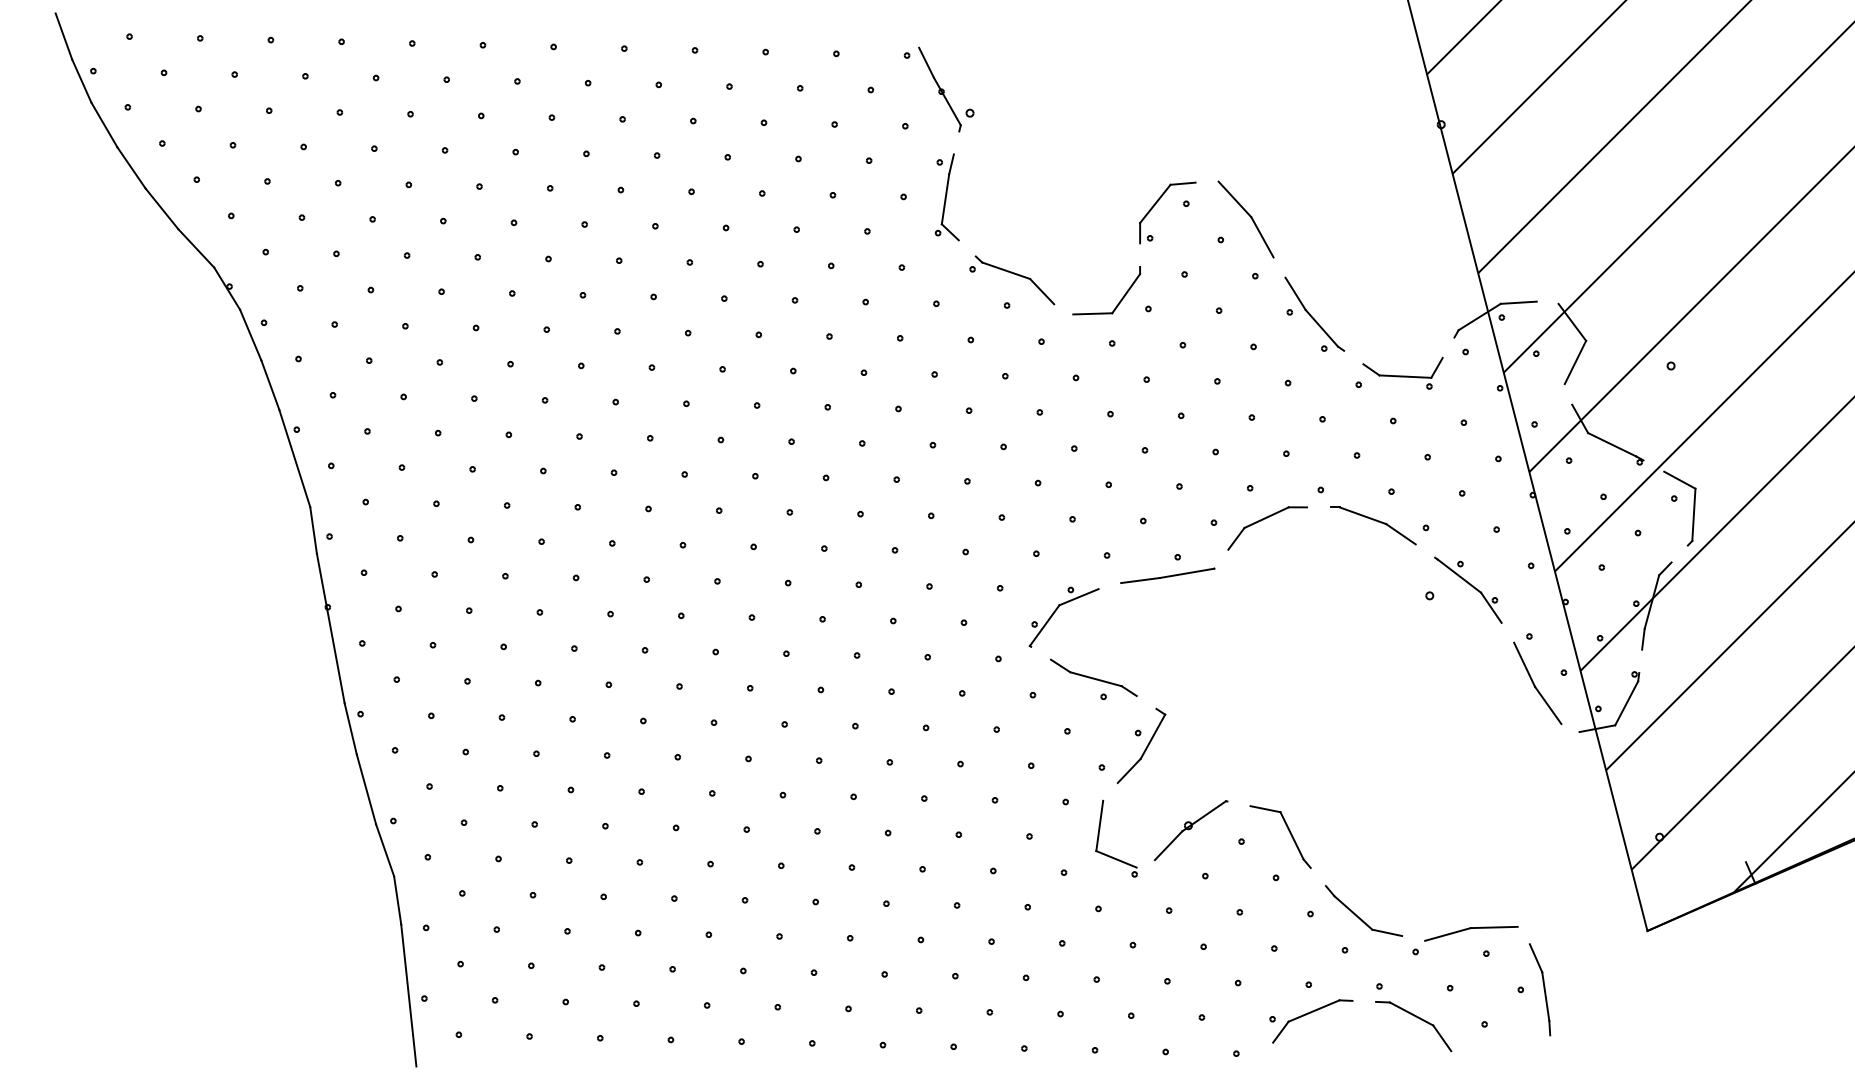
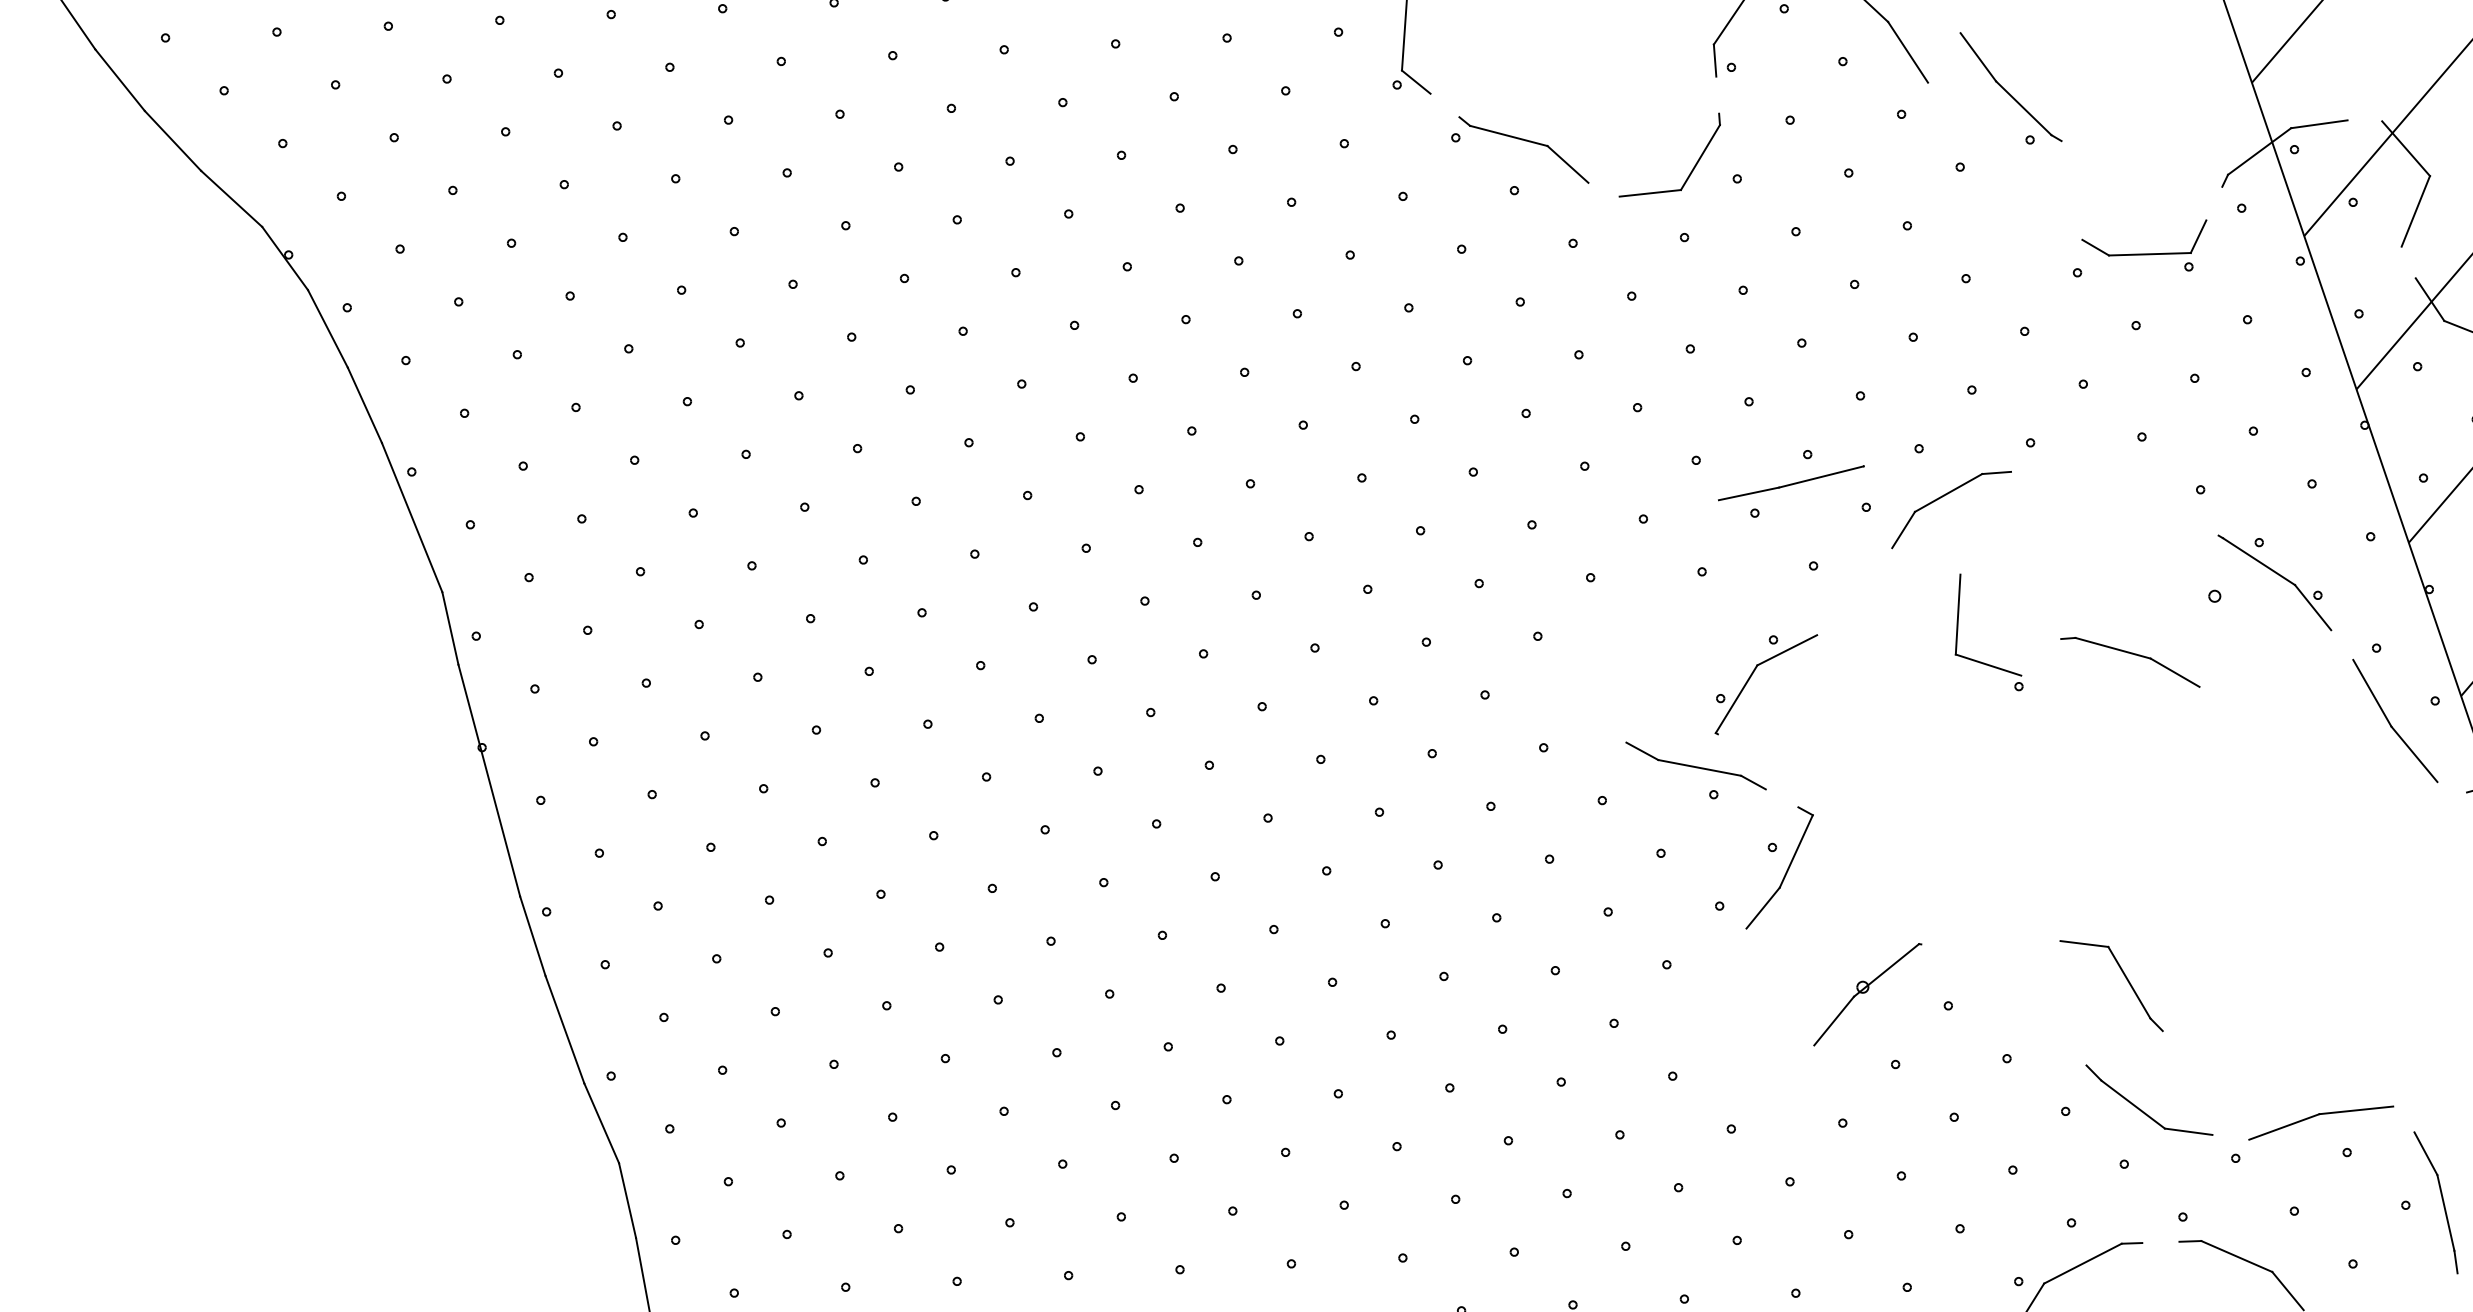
part: (1314, 313) -> (2010, 85), moved
part: (1373, 525) -> (2130, 662), moved
line: (1167, 575) -> (1790, 482), moved
part: (1056, 611) -> (1753, 675), moved
part: (1288, 831) -> (2123, 976), moved
part: (1099, 837) -> (1959, 632), moved

